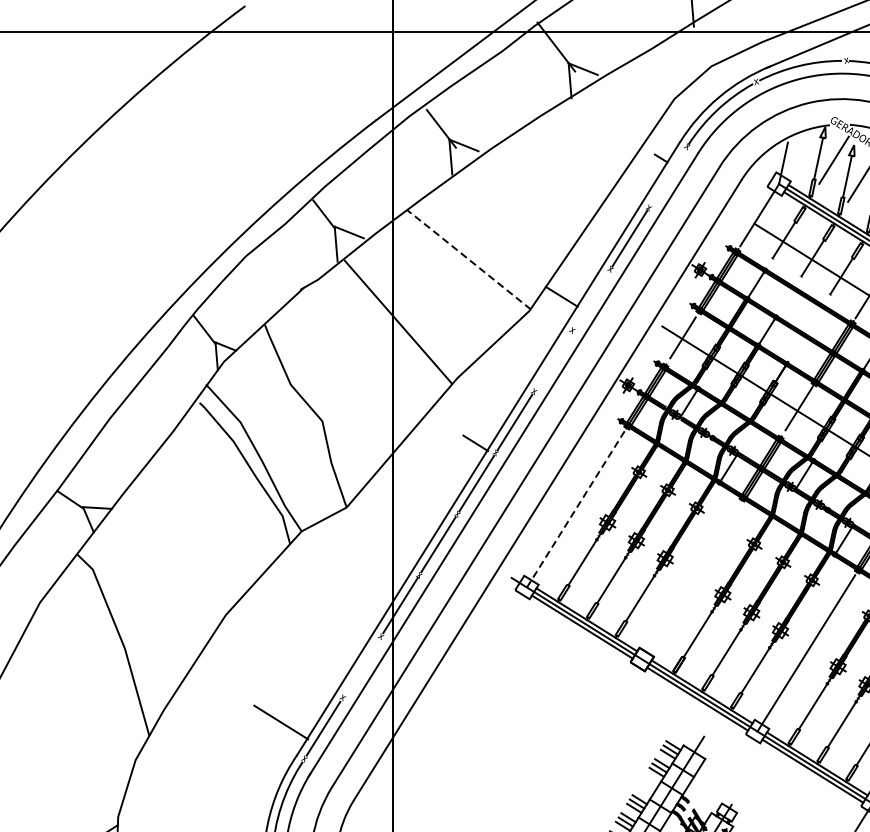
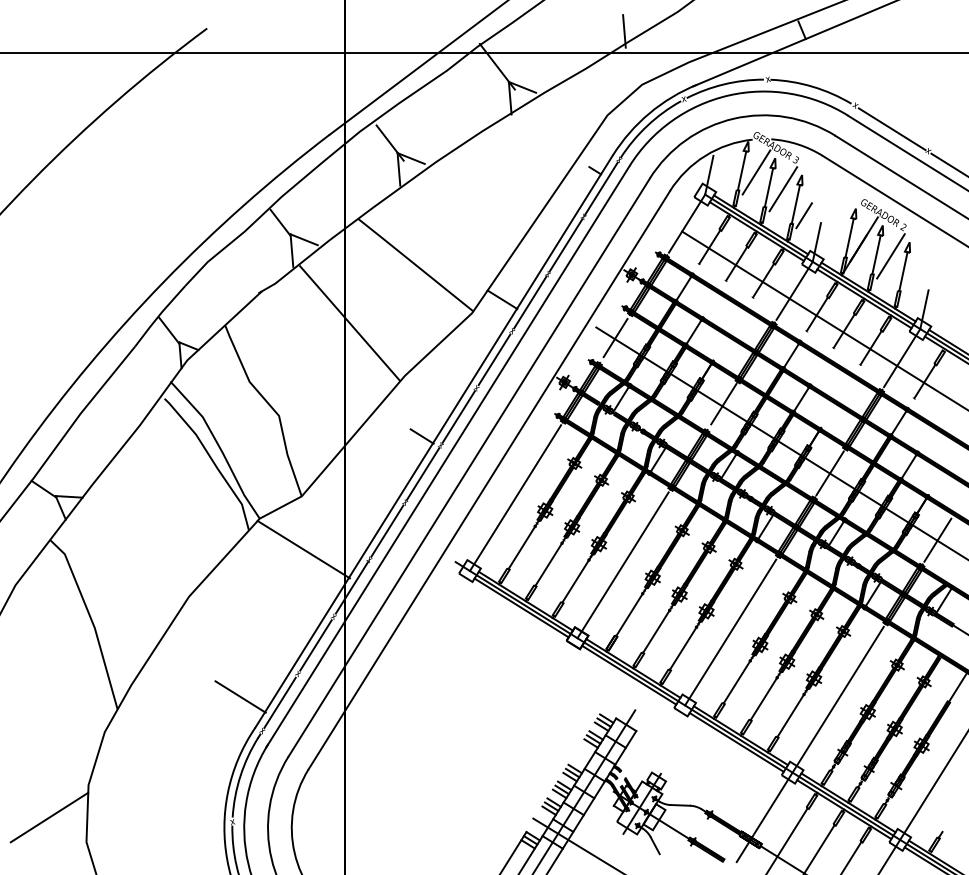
line: (666, 177) -> (600, 188), added
line: (467, 258) -> (414, 264), dashed -> solid
line: (591, 299) -> (530, 302), added
line: (553, 360) -> (494, 359), added
line: (575, 509) -> (515, 498), dashed -> solid
line: (348, 564) -> (303, 549), added
line: (690, 581) -> (622, 565), added
line: (361, 667) -> (315, 645), added

